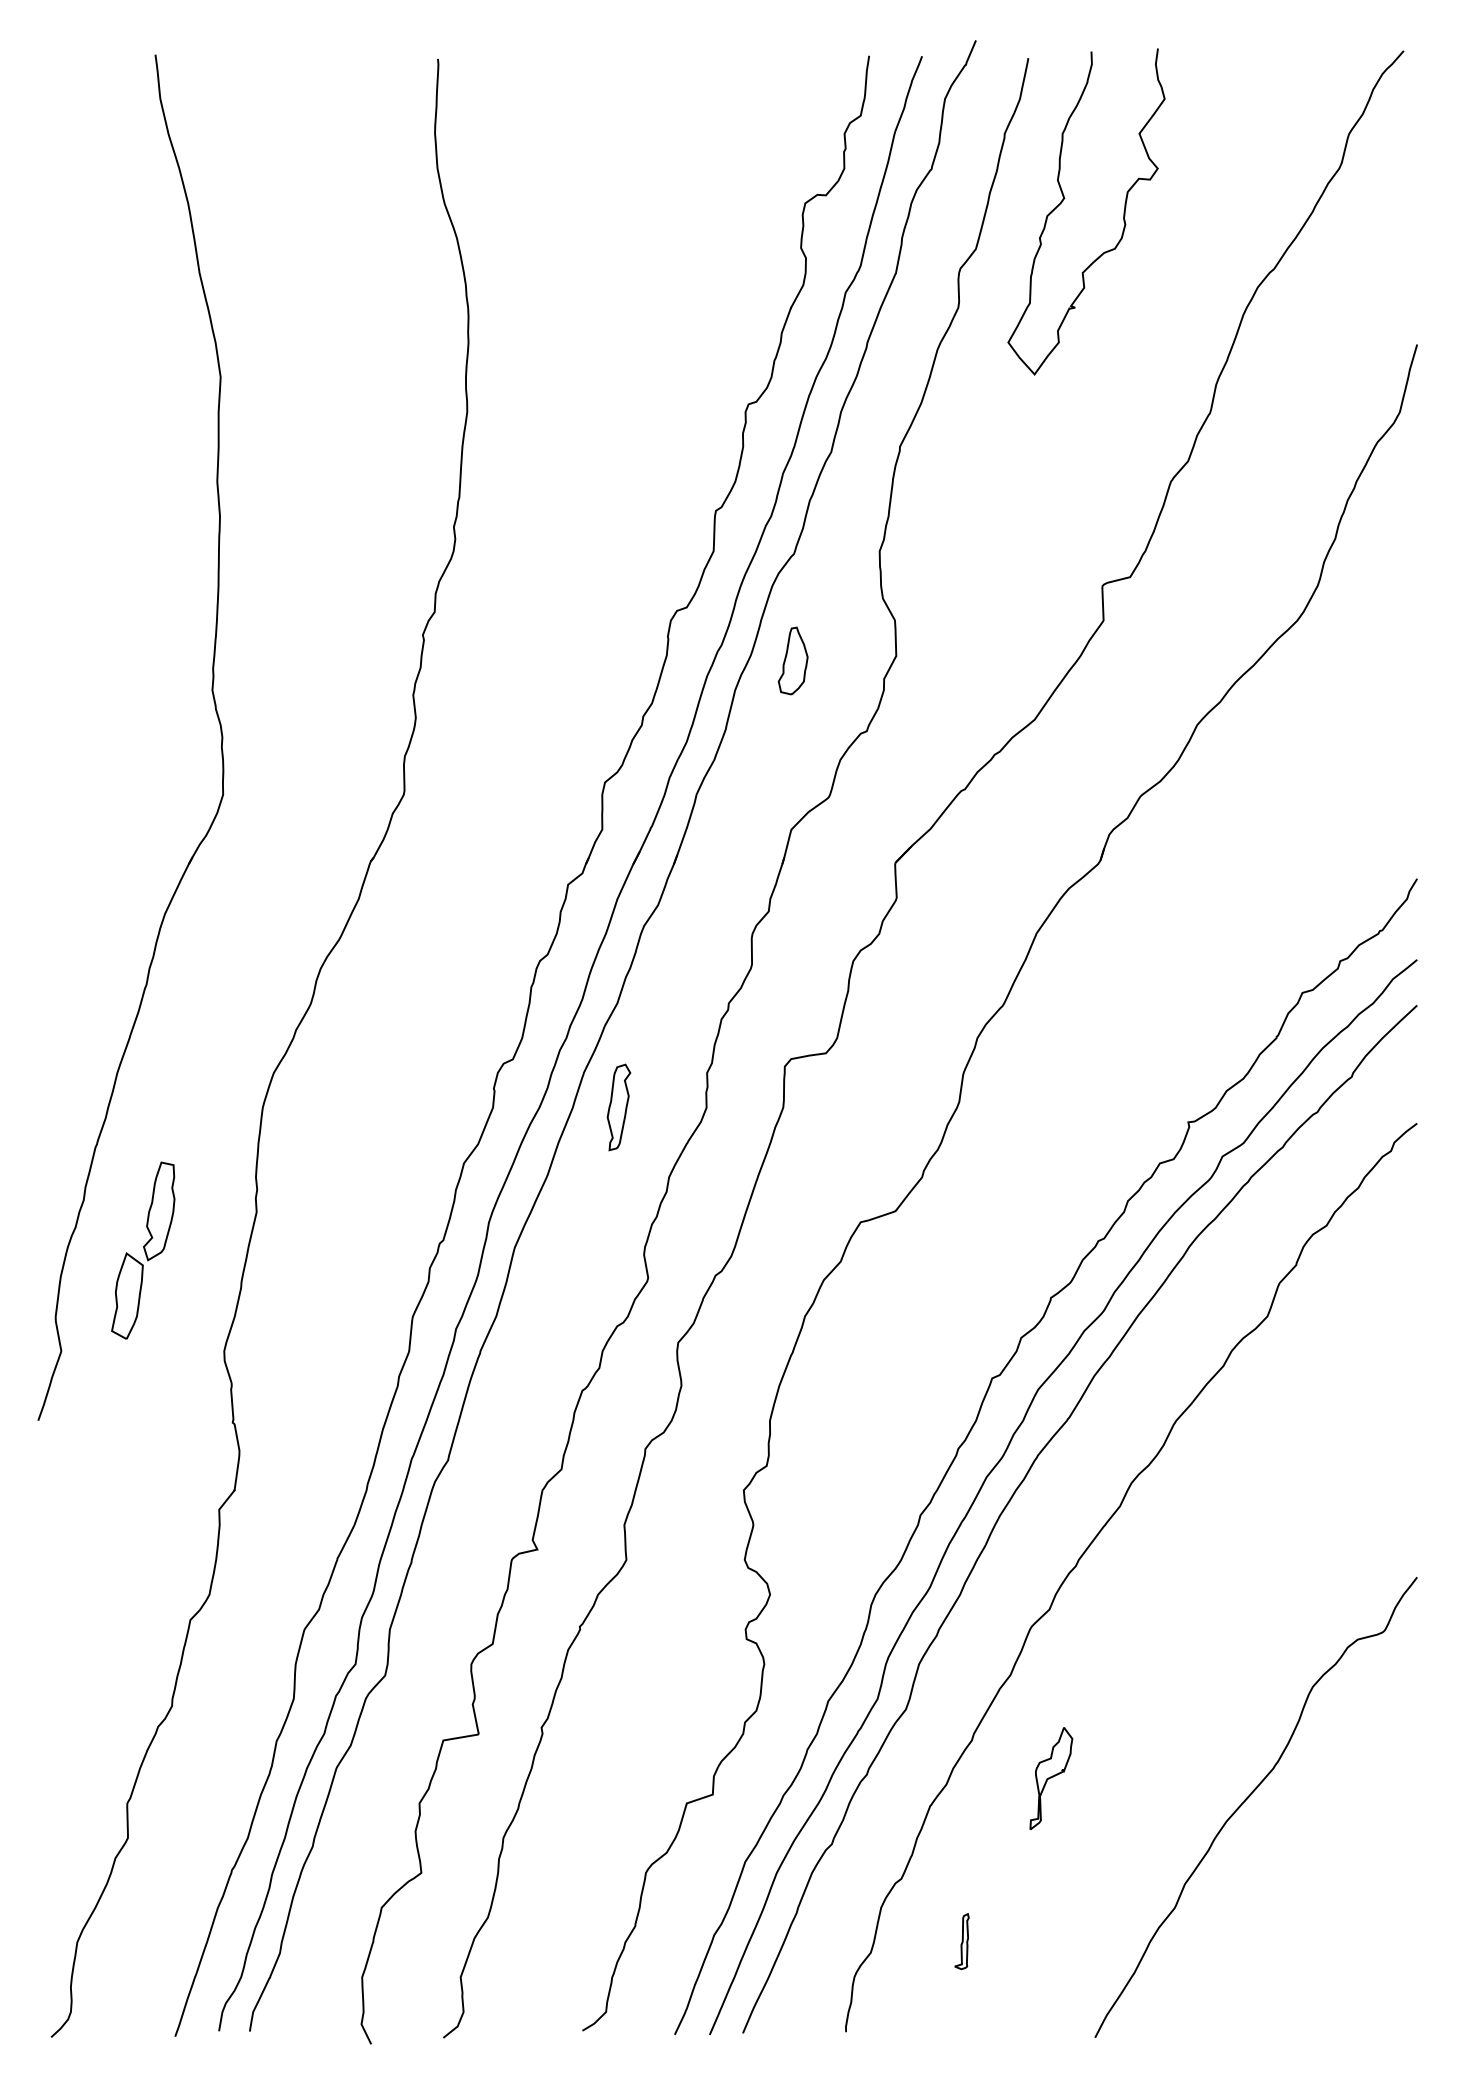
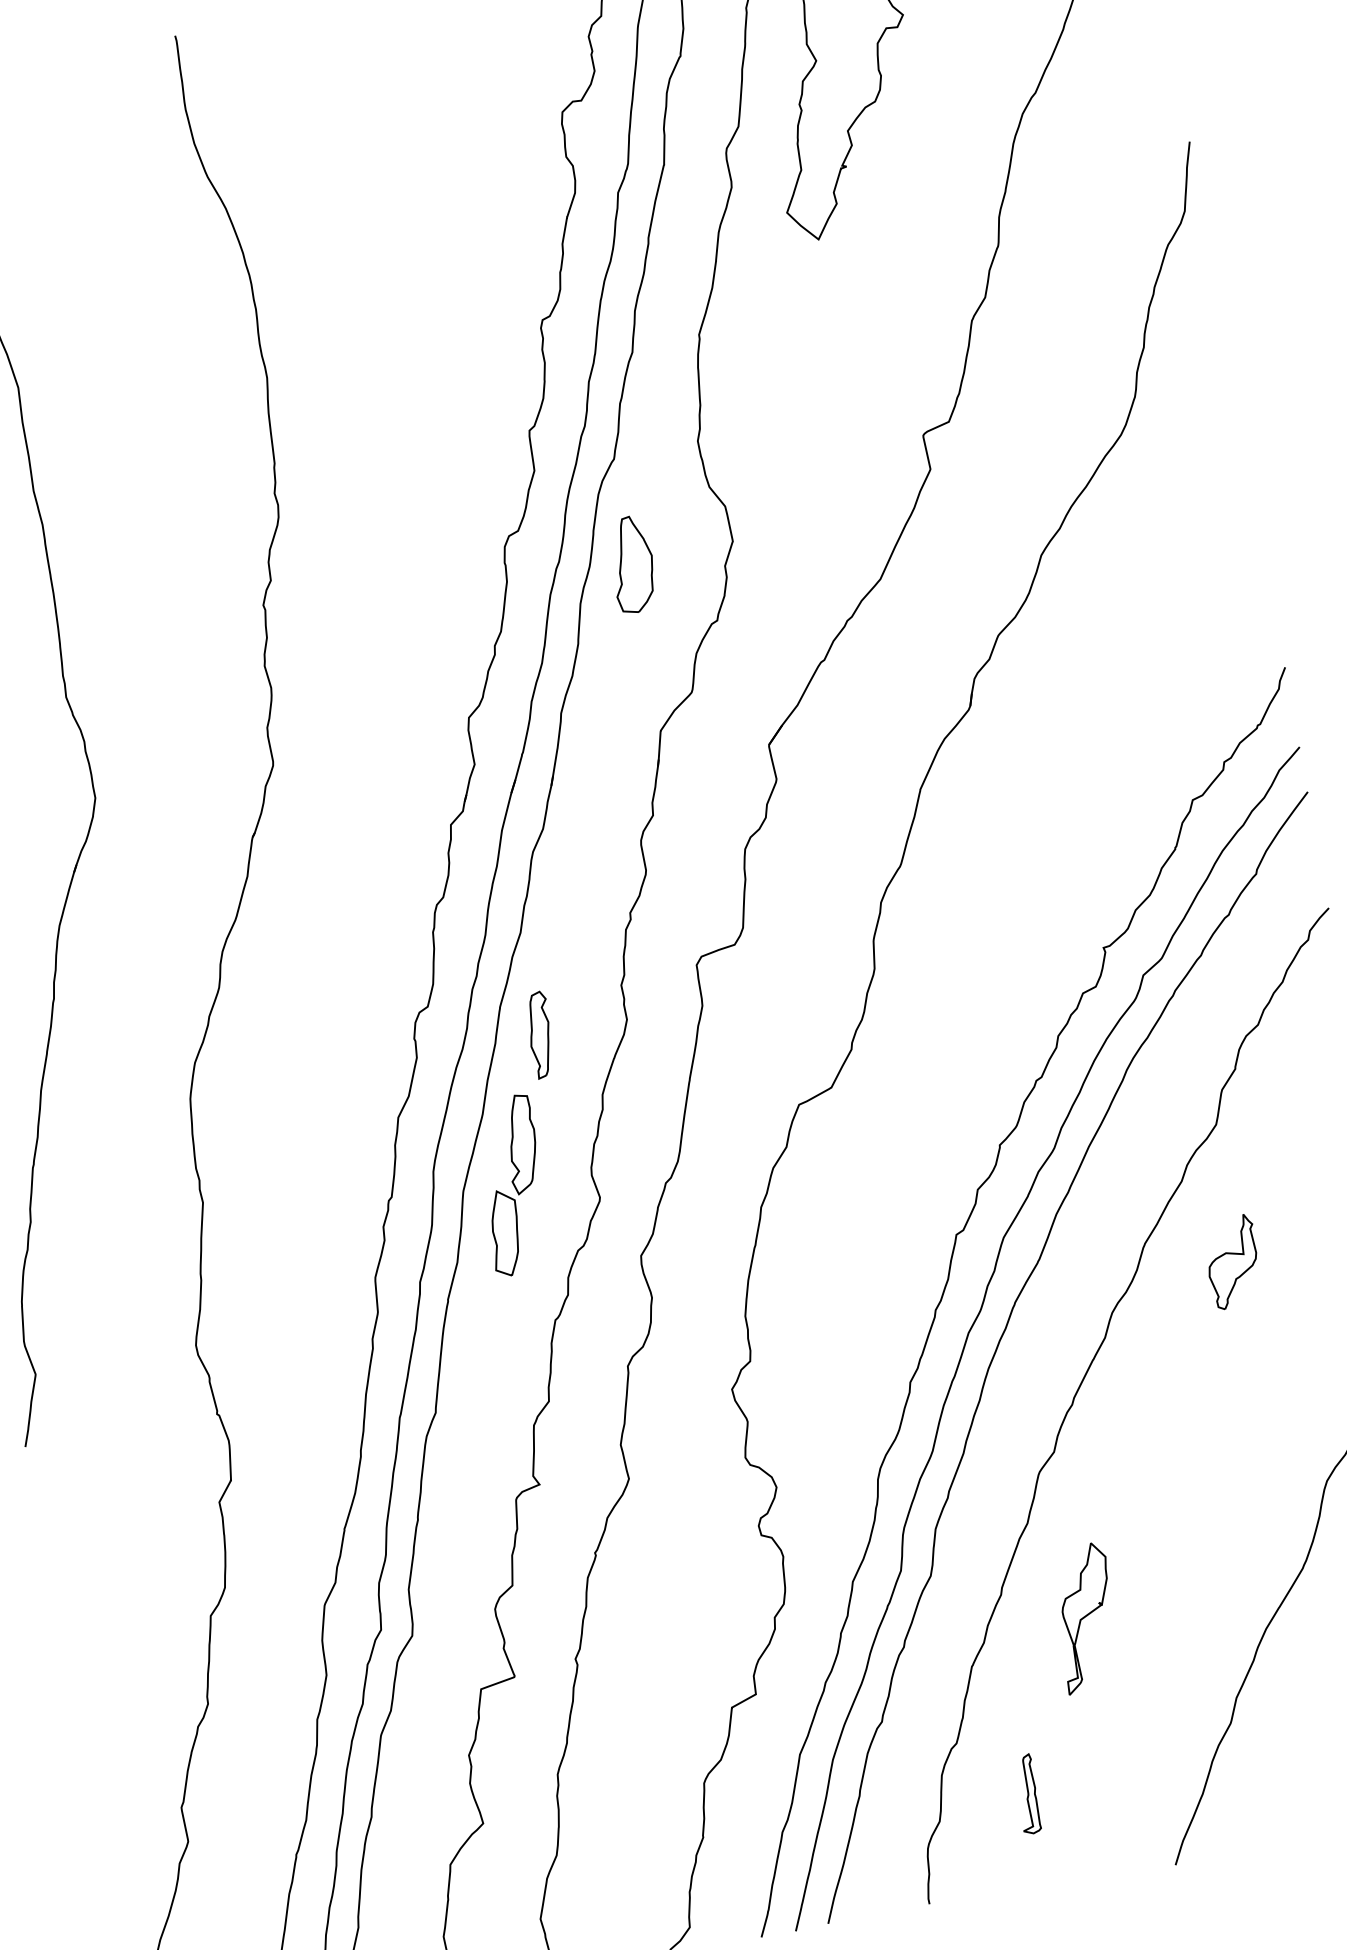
part: (792, 660) -> (631, 564), size x1.43
part: (143, 1250) -> (512, 1185), moved
part: (1259, 1454) -> (1233, 1261), added
part: (1051, 1778) -> (1086, 1617), size x1.43
part: (961, 1941) -> (1026, 1794), size x1.43

